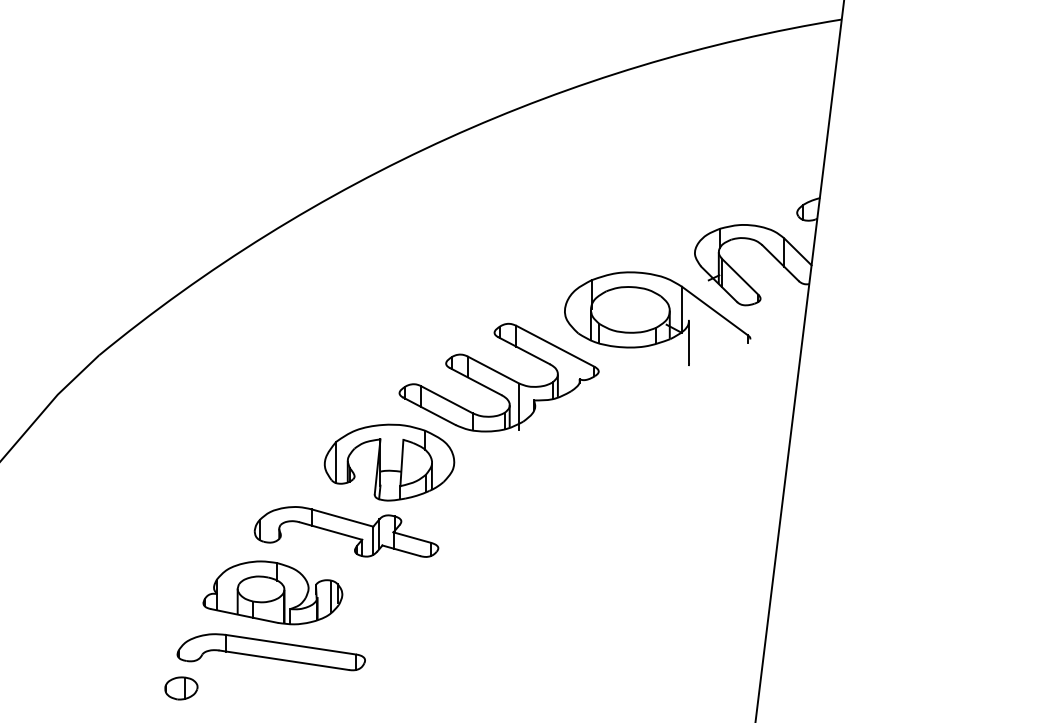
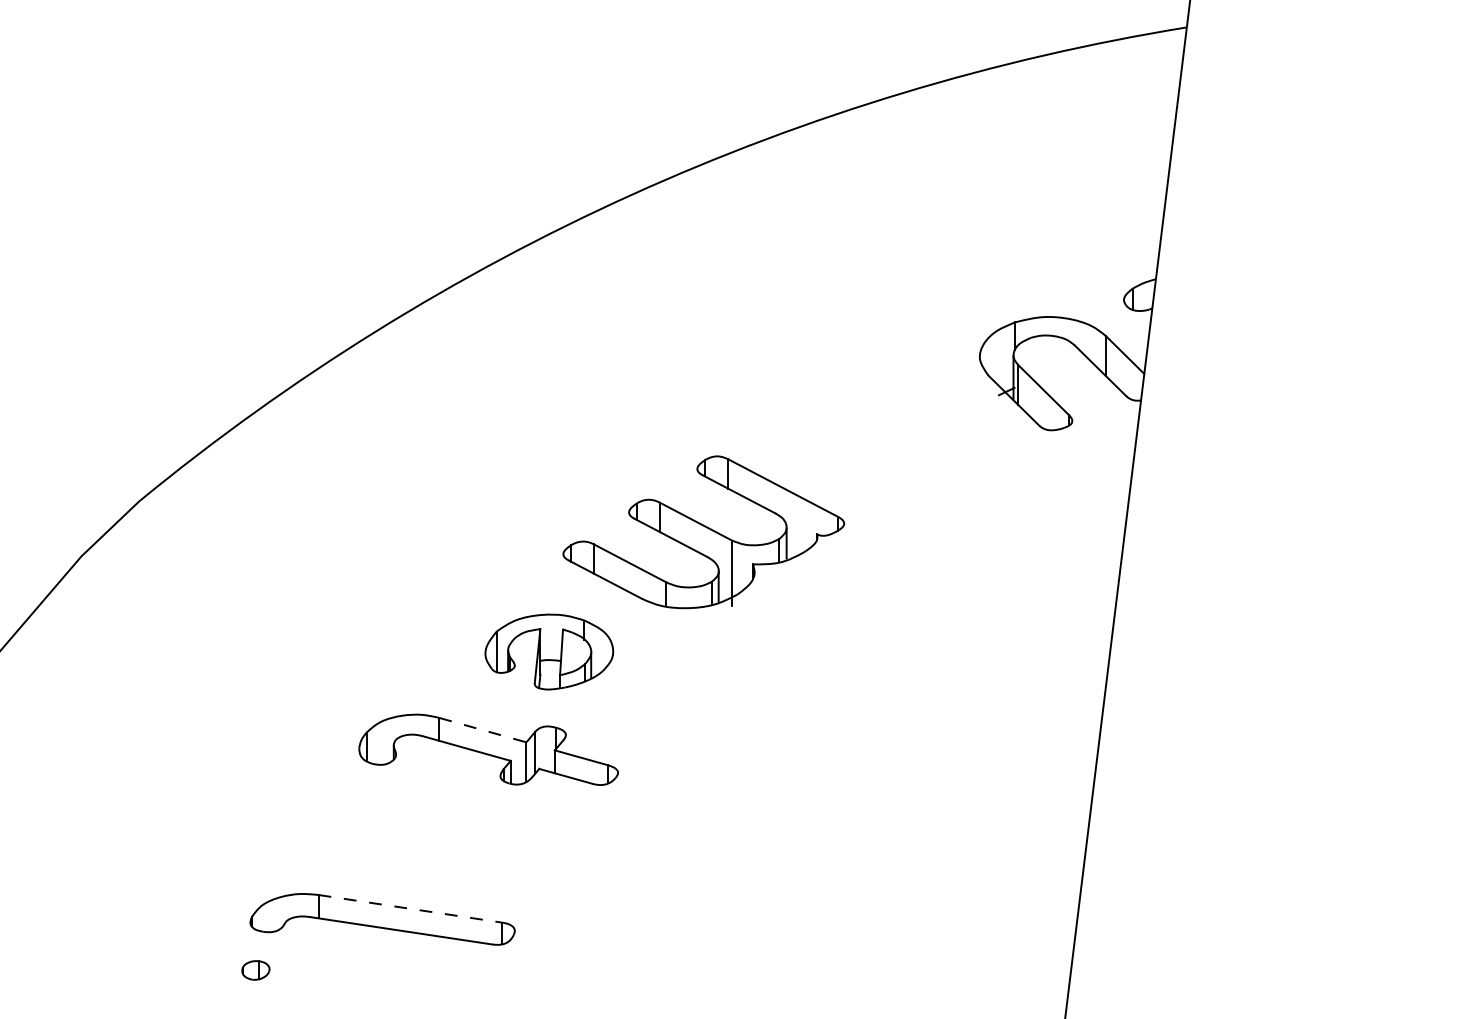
part: (657, 318) -> (926, 448), removed
part: (389, 462) -> (549, 651), size x0.7
line: (342, 518) -> (483, 730), solid -> dashed
part: (272, 592) -> (384, 835), removed
line: (291, 644) -> (410, 908), solid -> dashed
part: (181, 688) -> (255, 970), size x0.6

